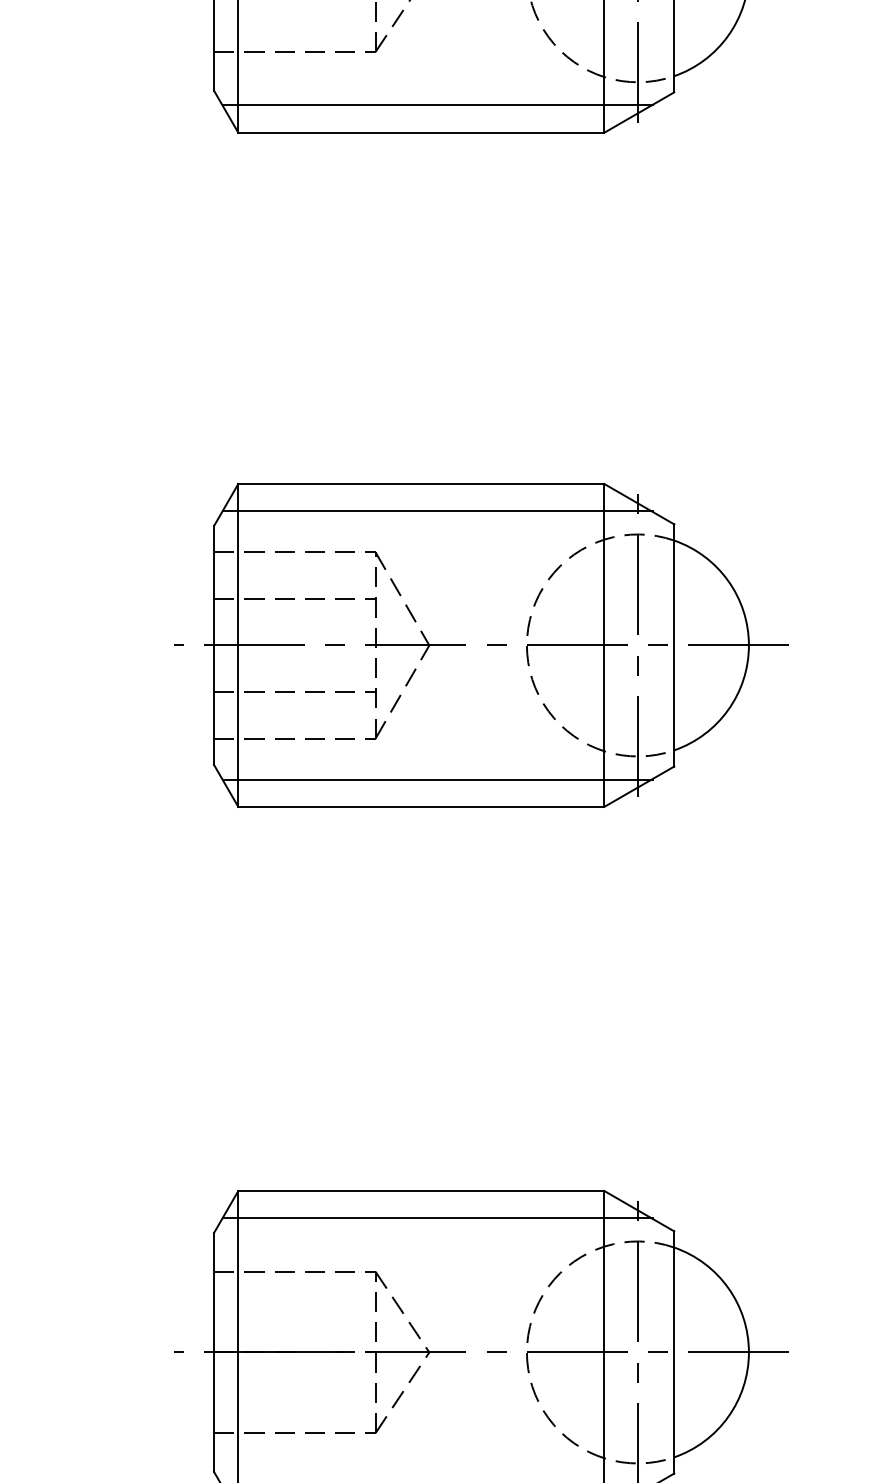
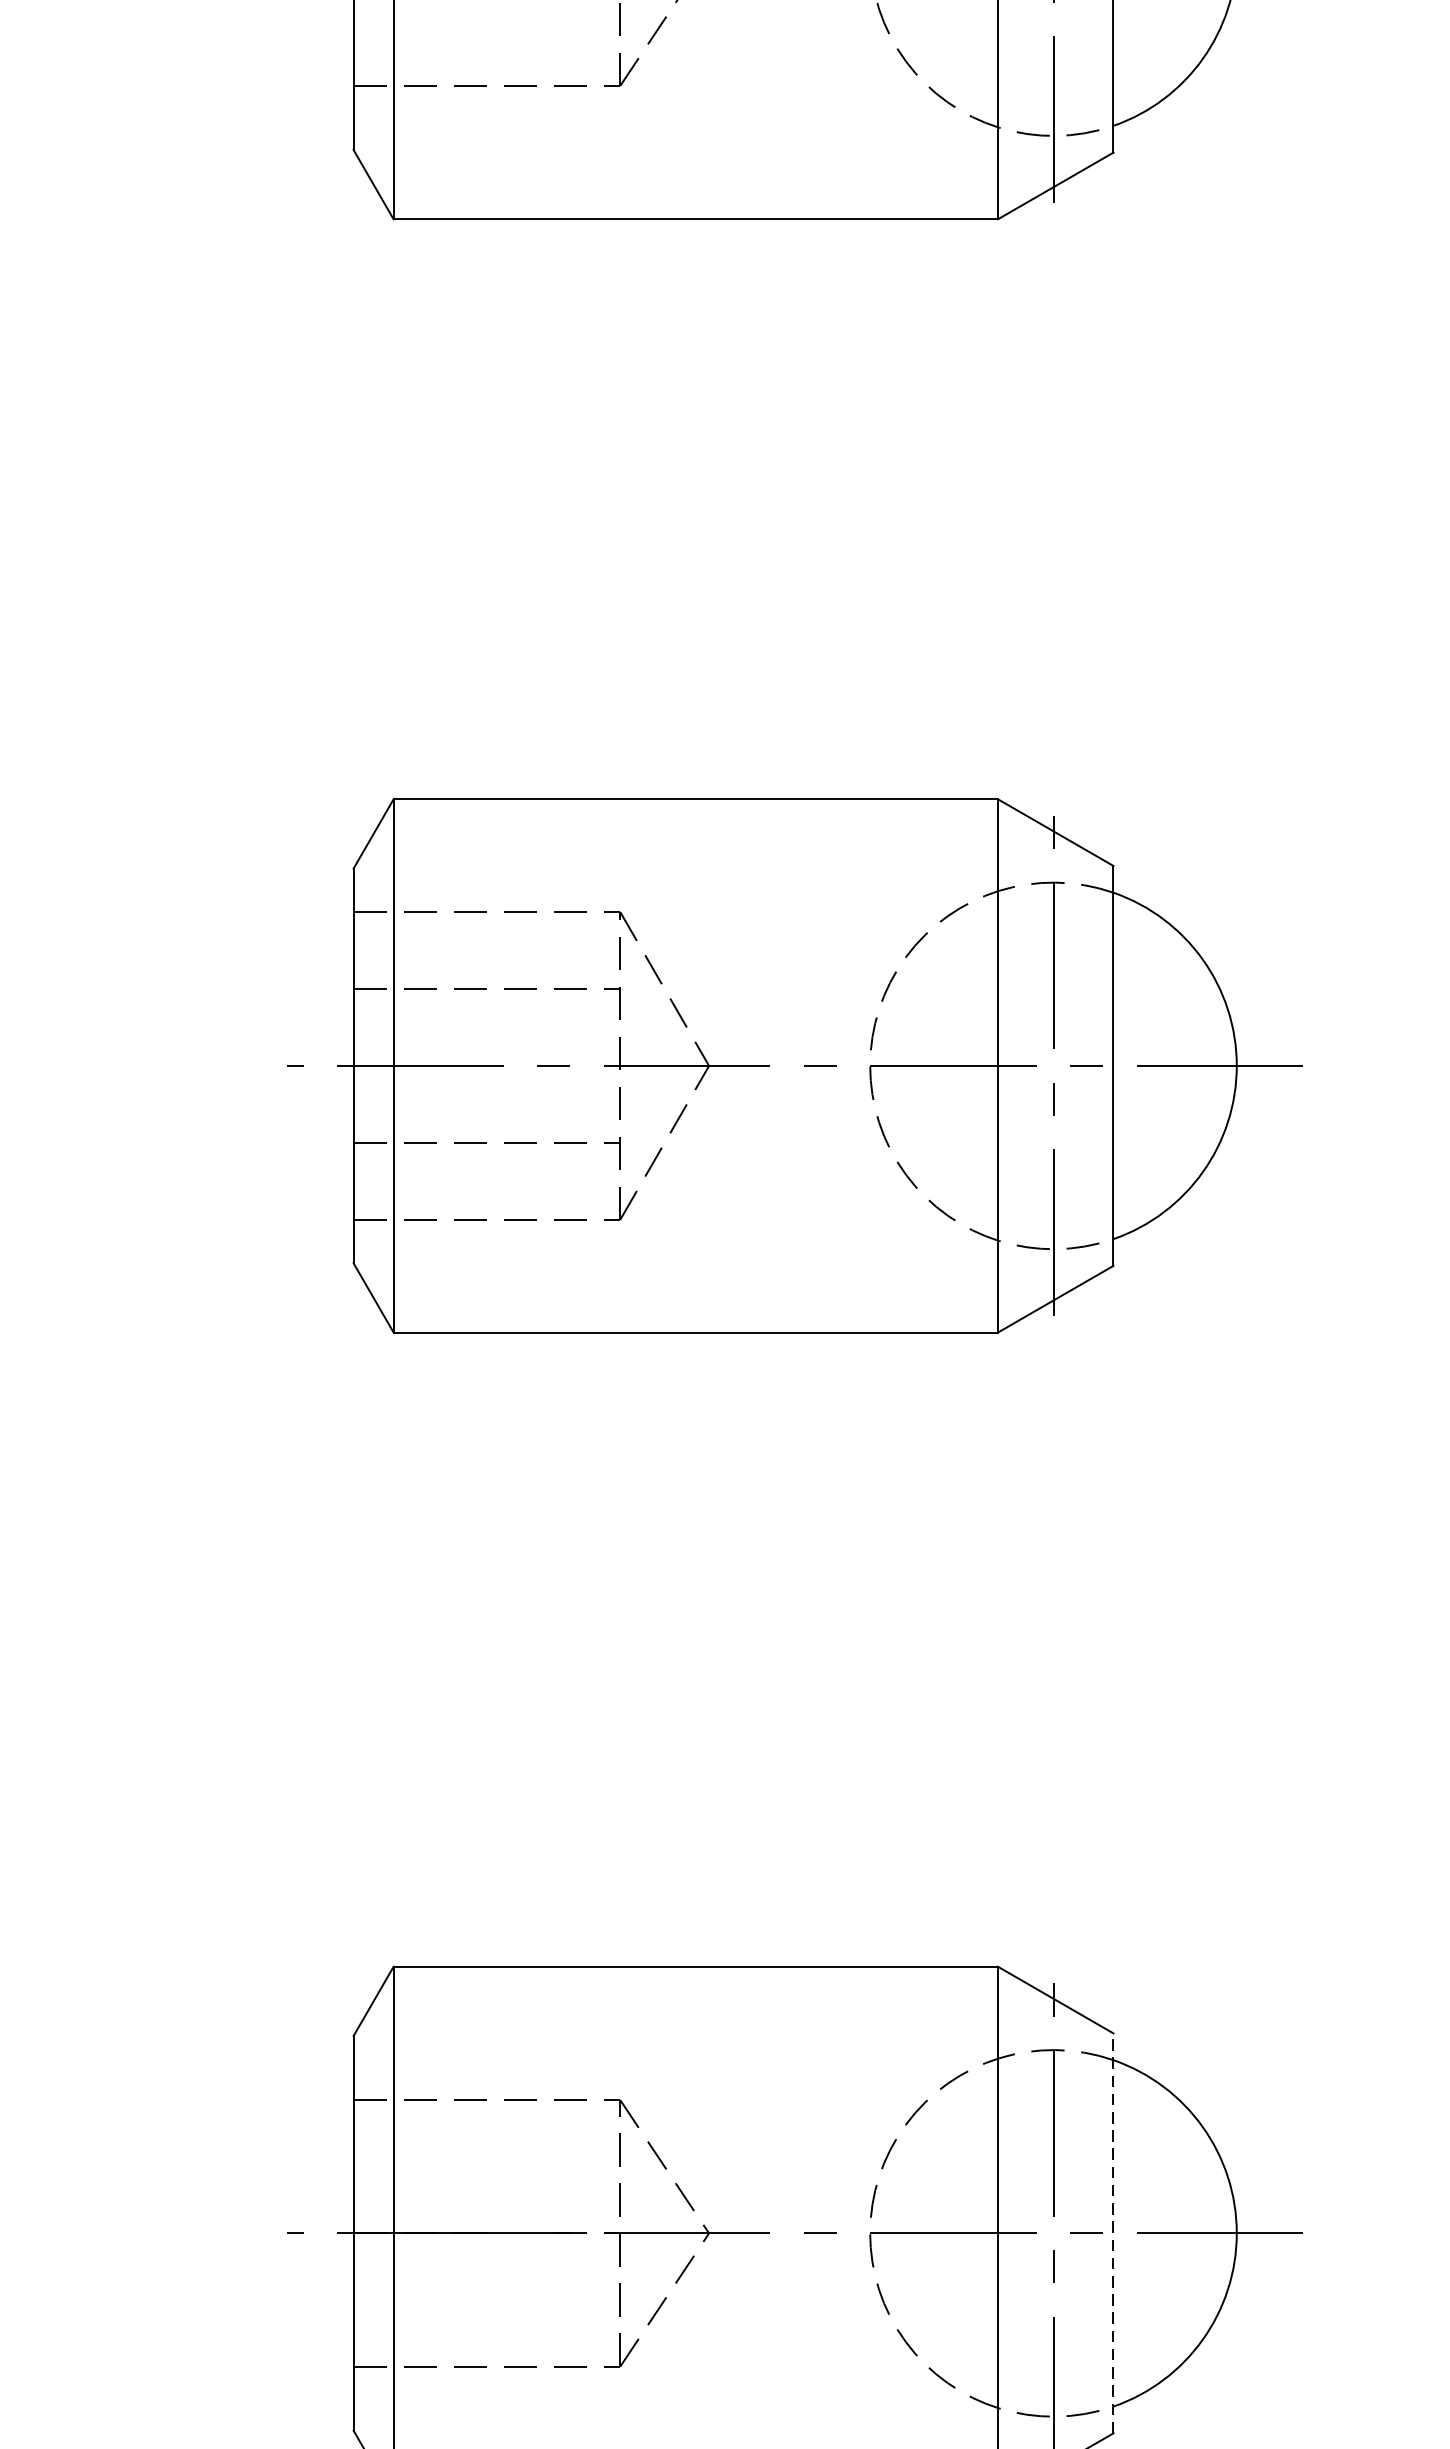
line: (437, 105) -> (722, 174), removed
line: (437, 511) -> (722, 844), removed
line: (437, 779) -> (722, 1287), removed
line: (437, 1218) -> (722, 2012), removed
line: (674, 1351) -> (1113, 2231), solid -> dashed

